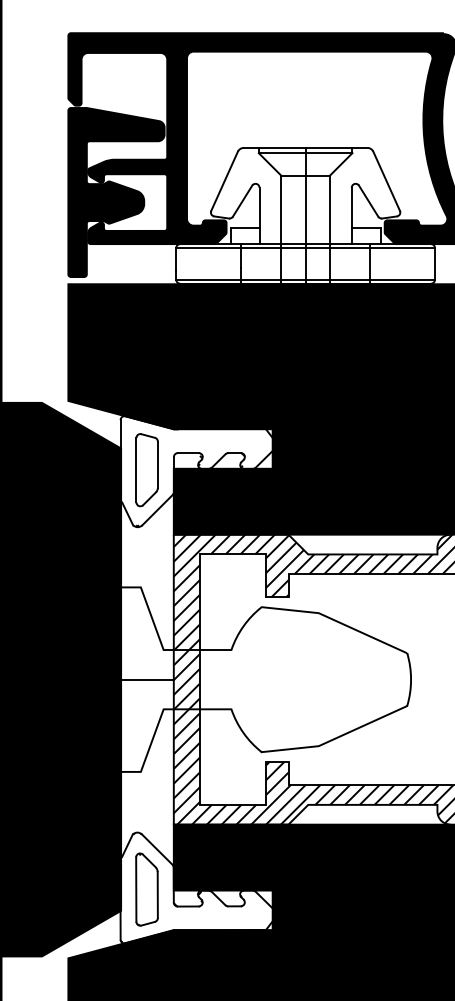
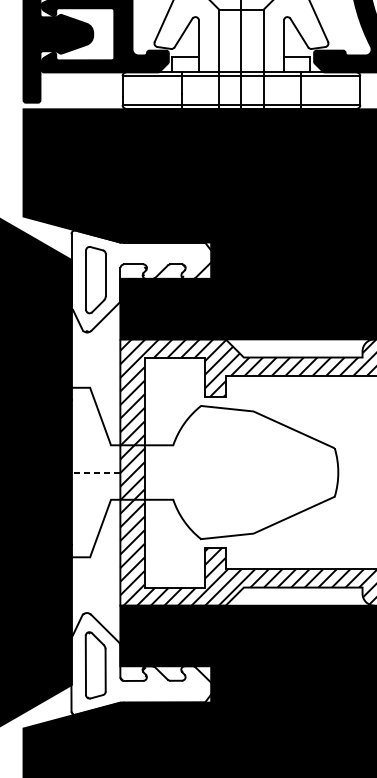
line: (146, 679) -> (95, 472), solid -> dashed

